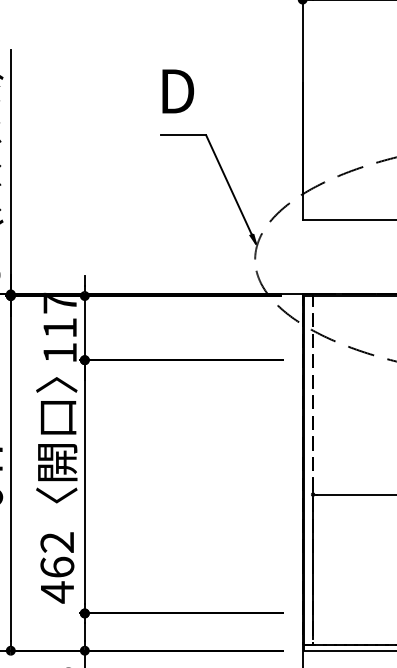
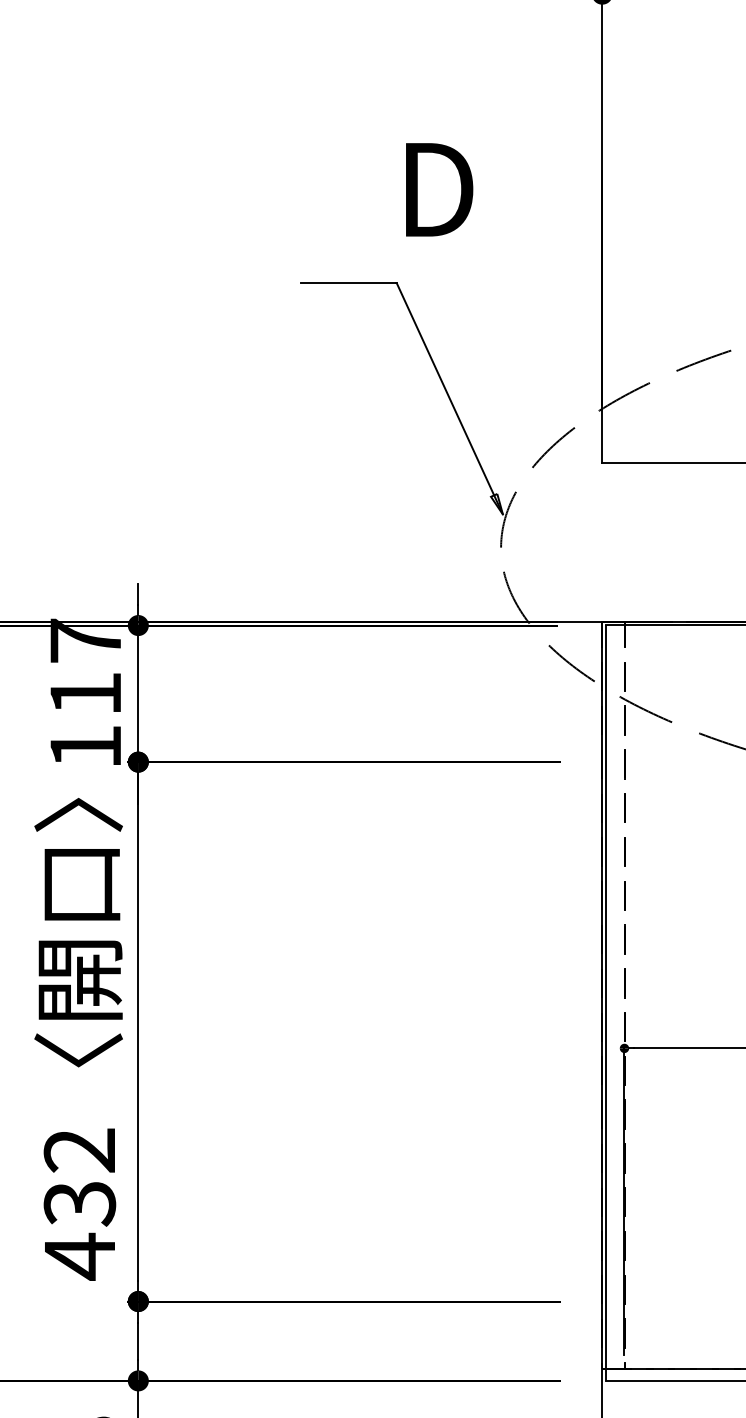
text: (177, 91) -> (437, 189), moved
text: (57, 567) -> (80, 1203), 462 -> 432

